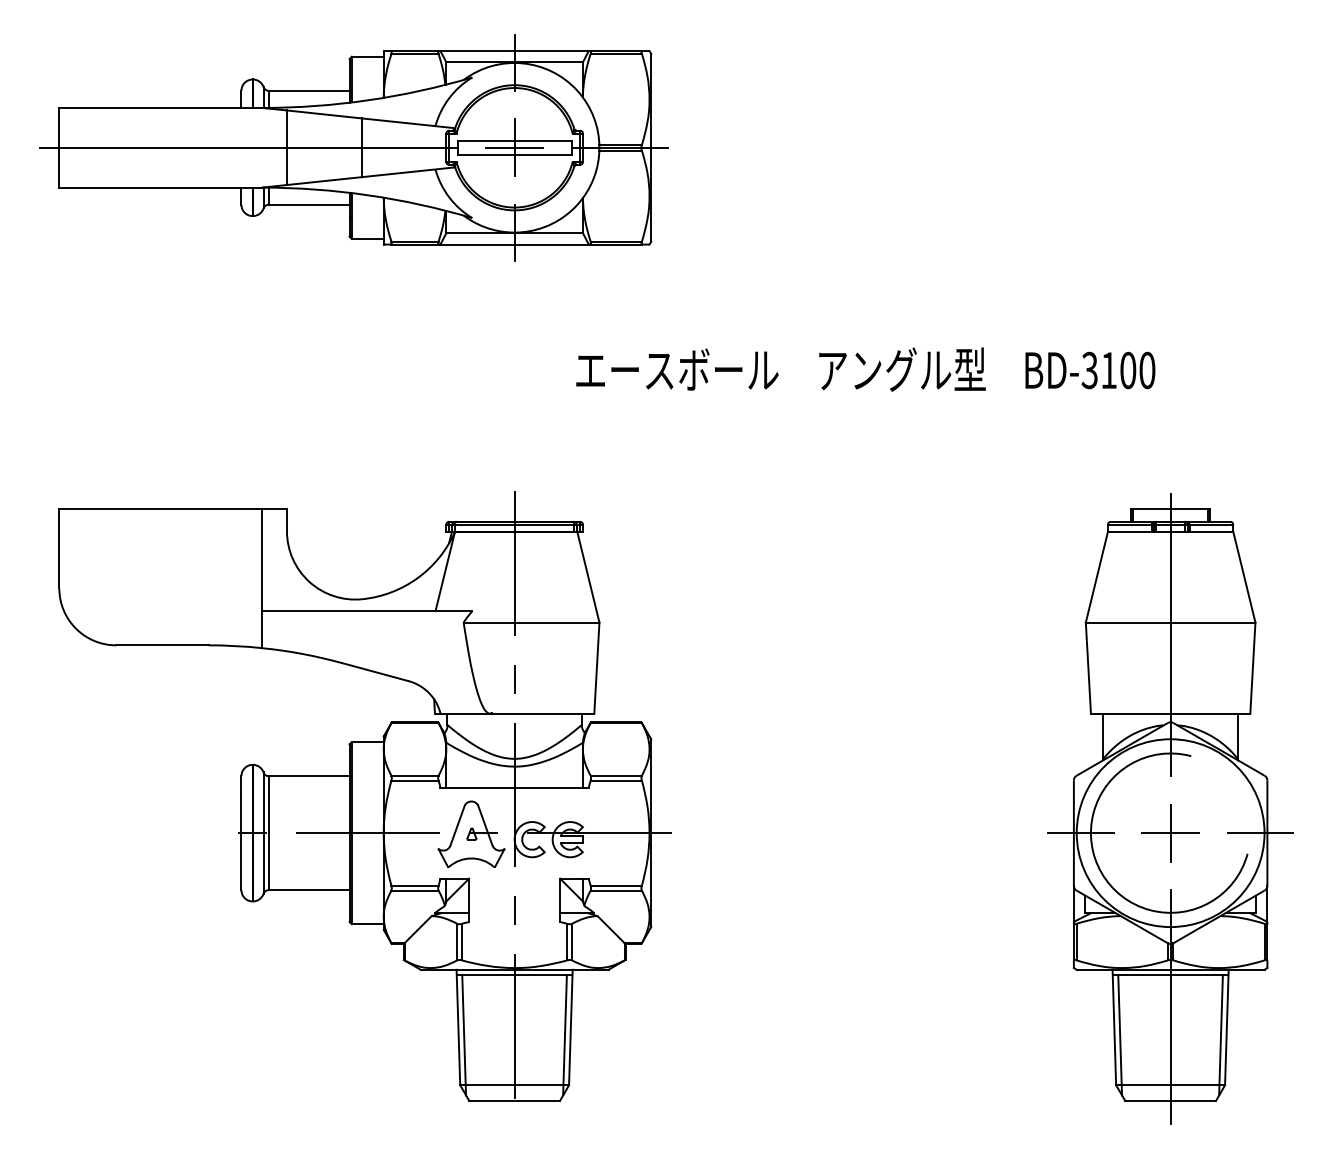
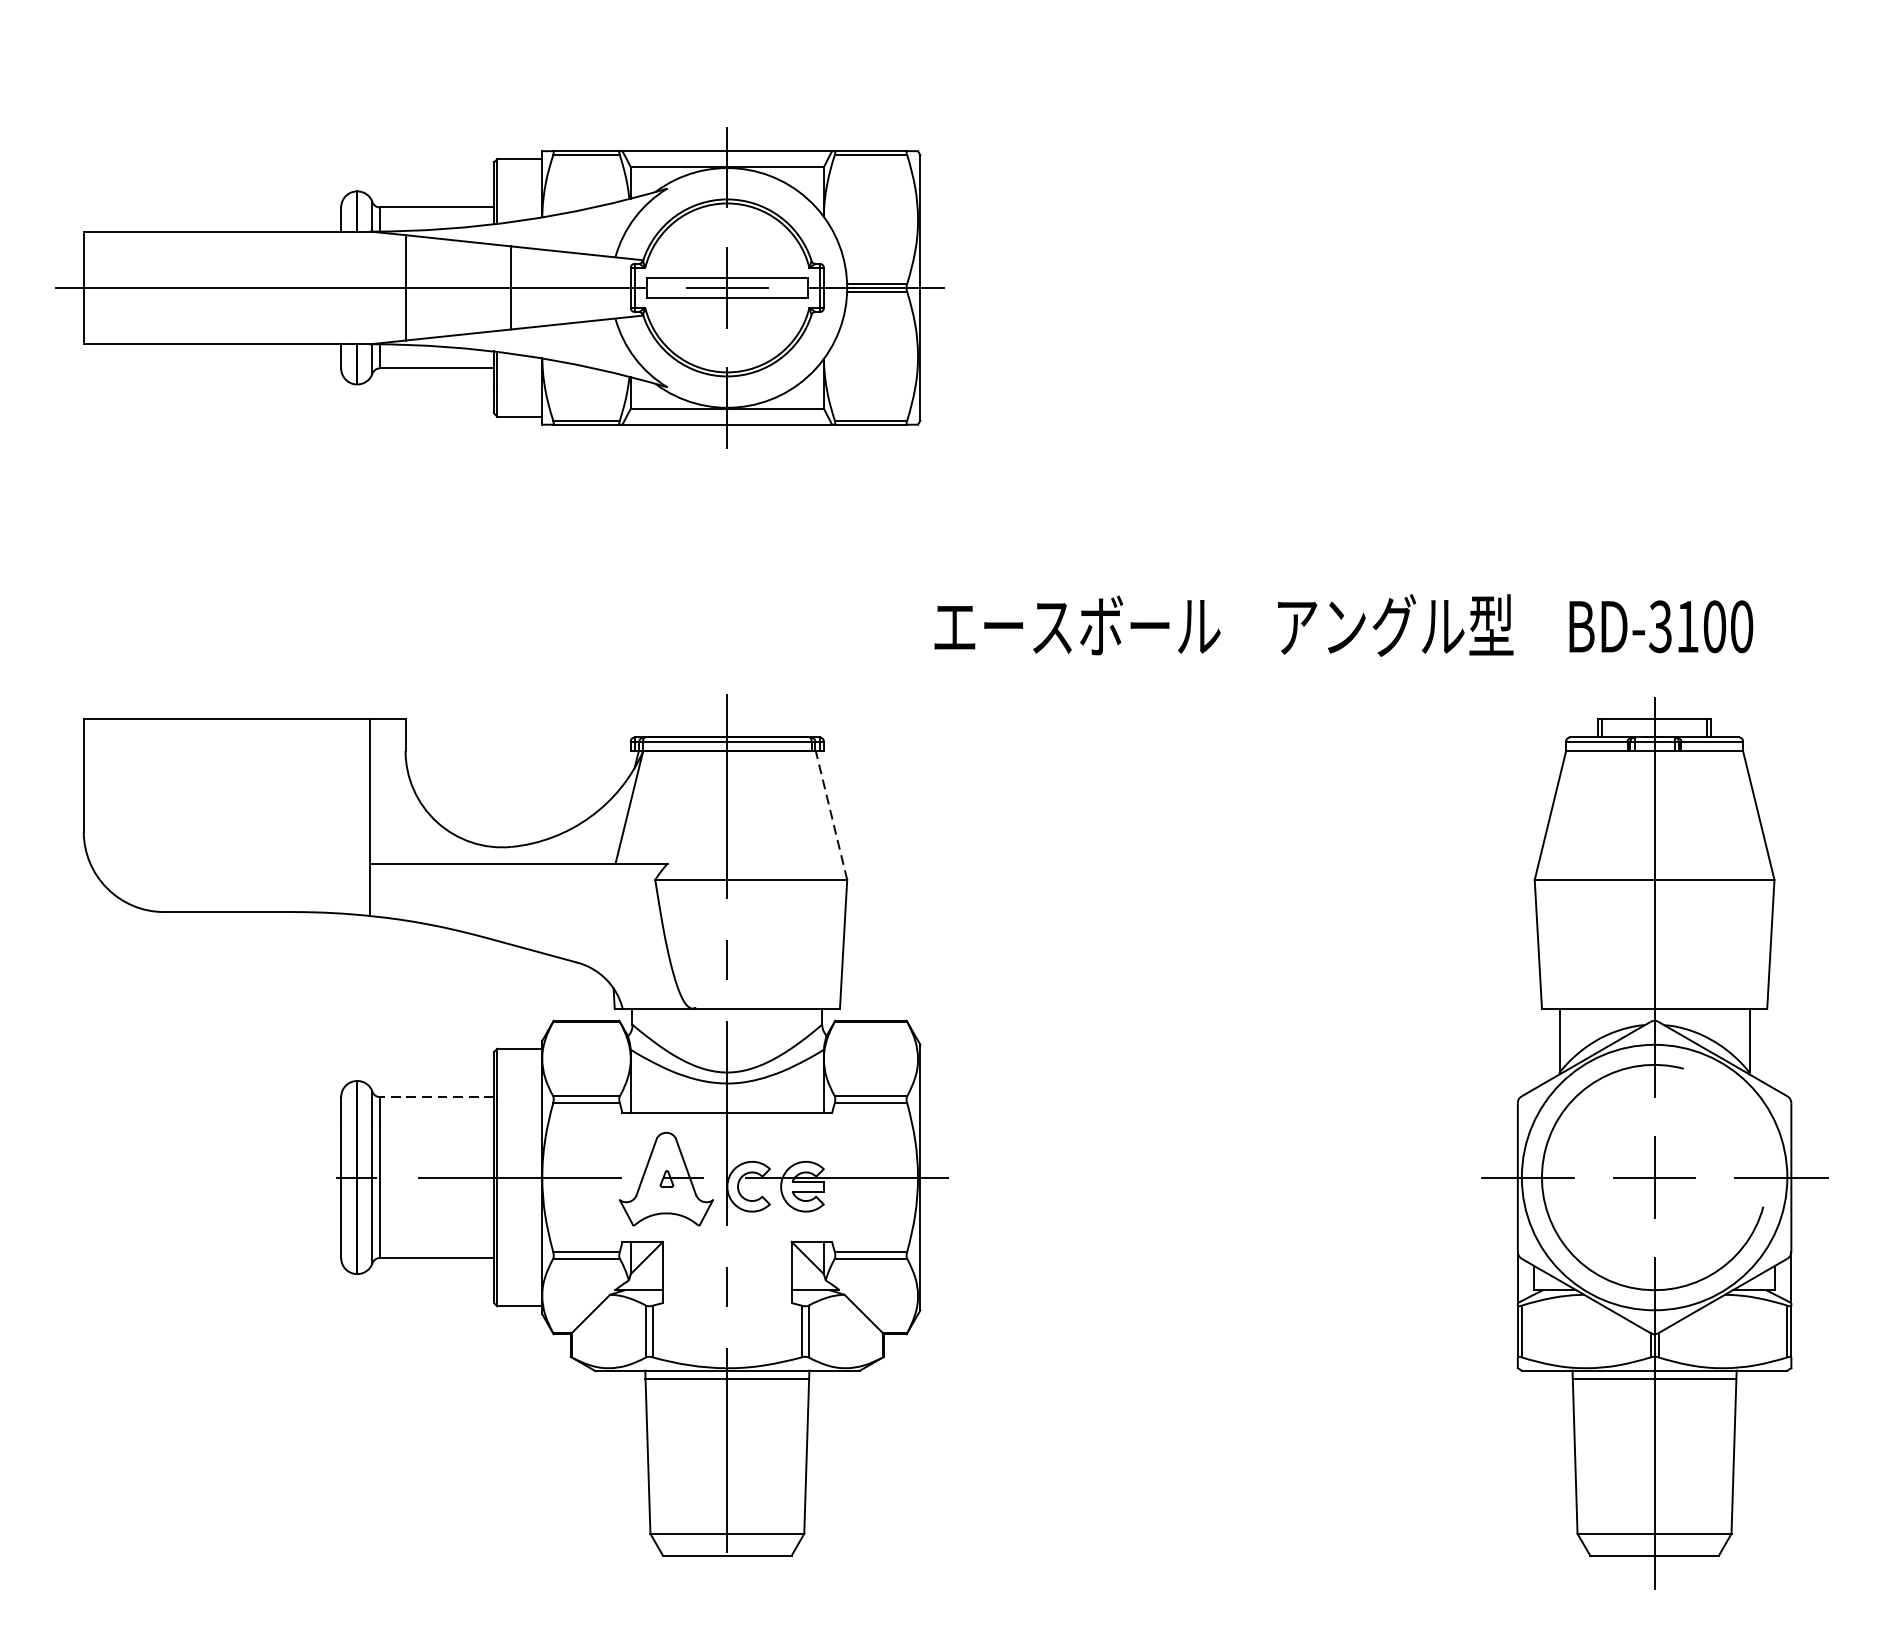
part: (353, 147) -> (499, 287), moved
text: (865, 369) -> (1343, 625), moved
line: (588, 577) -> (831, 816), solid -> dashed
line: (308, 776) -> (435, 1097), solid -> dashed
line: (464, 1035) -> (656, 1463), removed
line: (564, 1035) -> (797, 1463), removed
line: (1120, 1035) -> (1583, 1463), removed
line: (1220, 1035) -> (1725, 1463), removed

